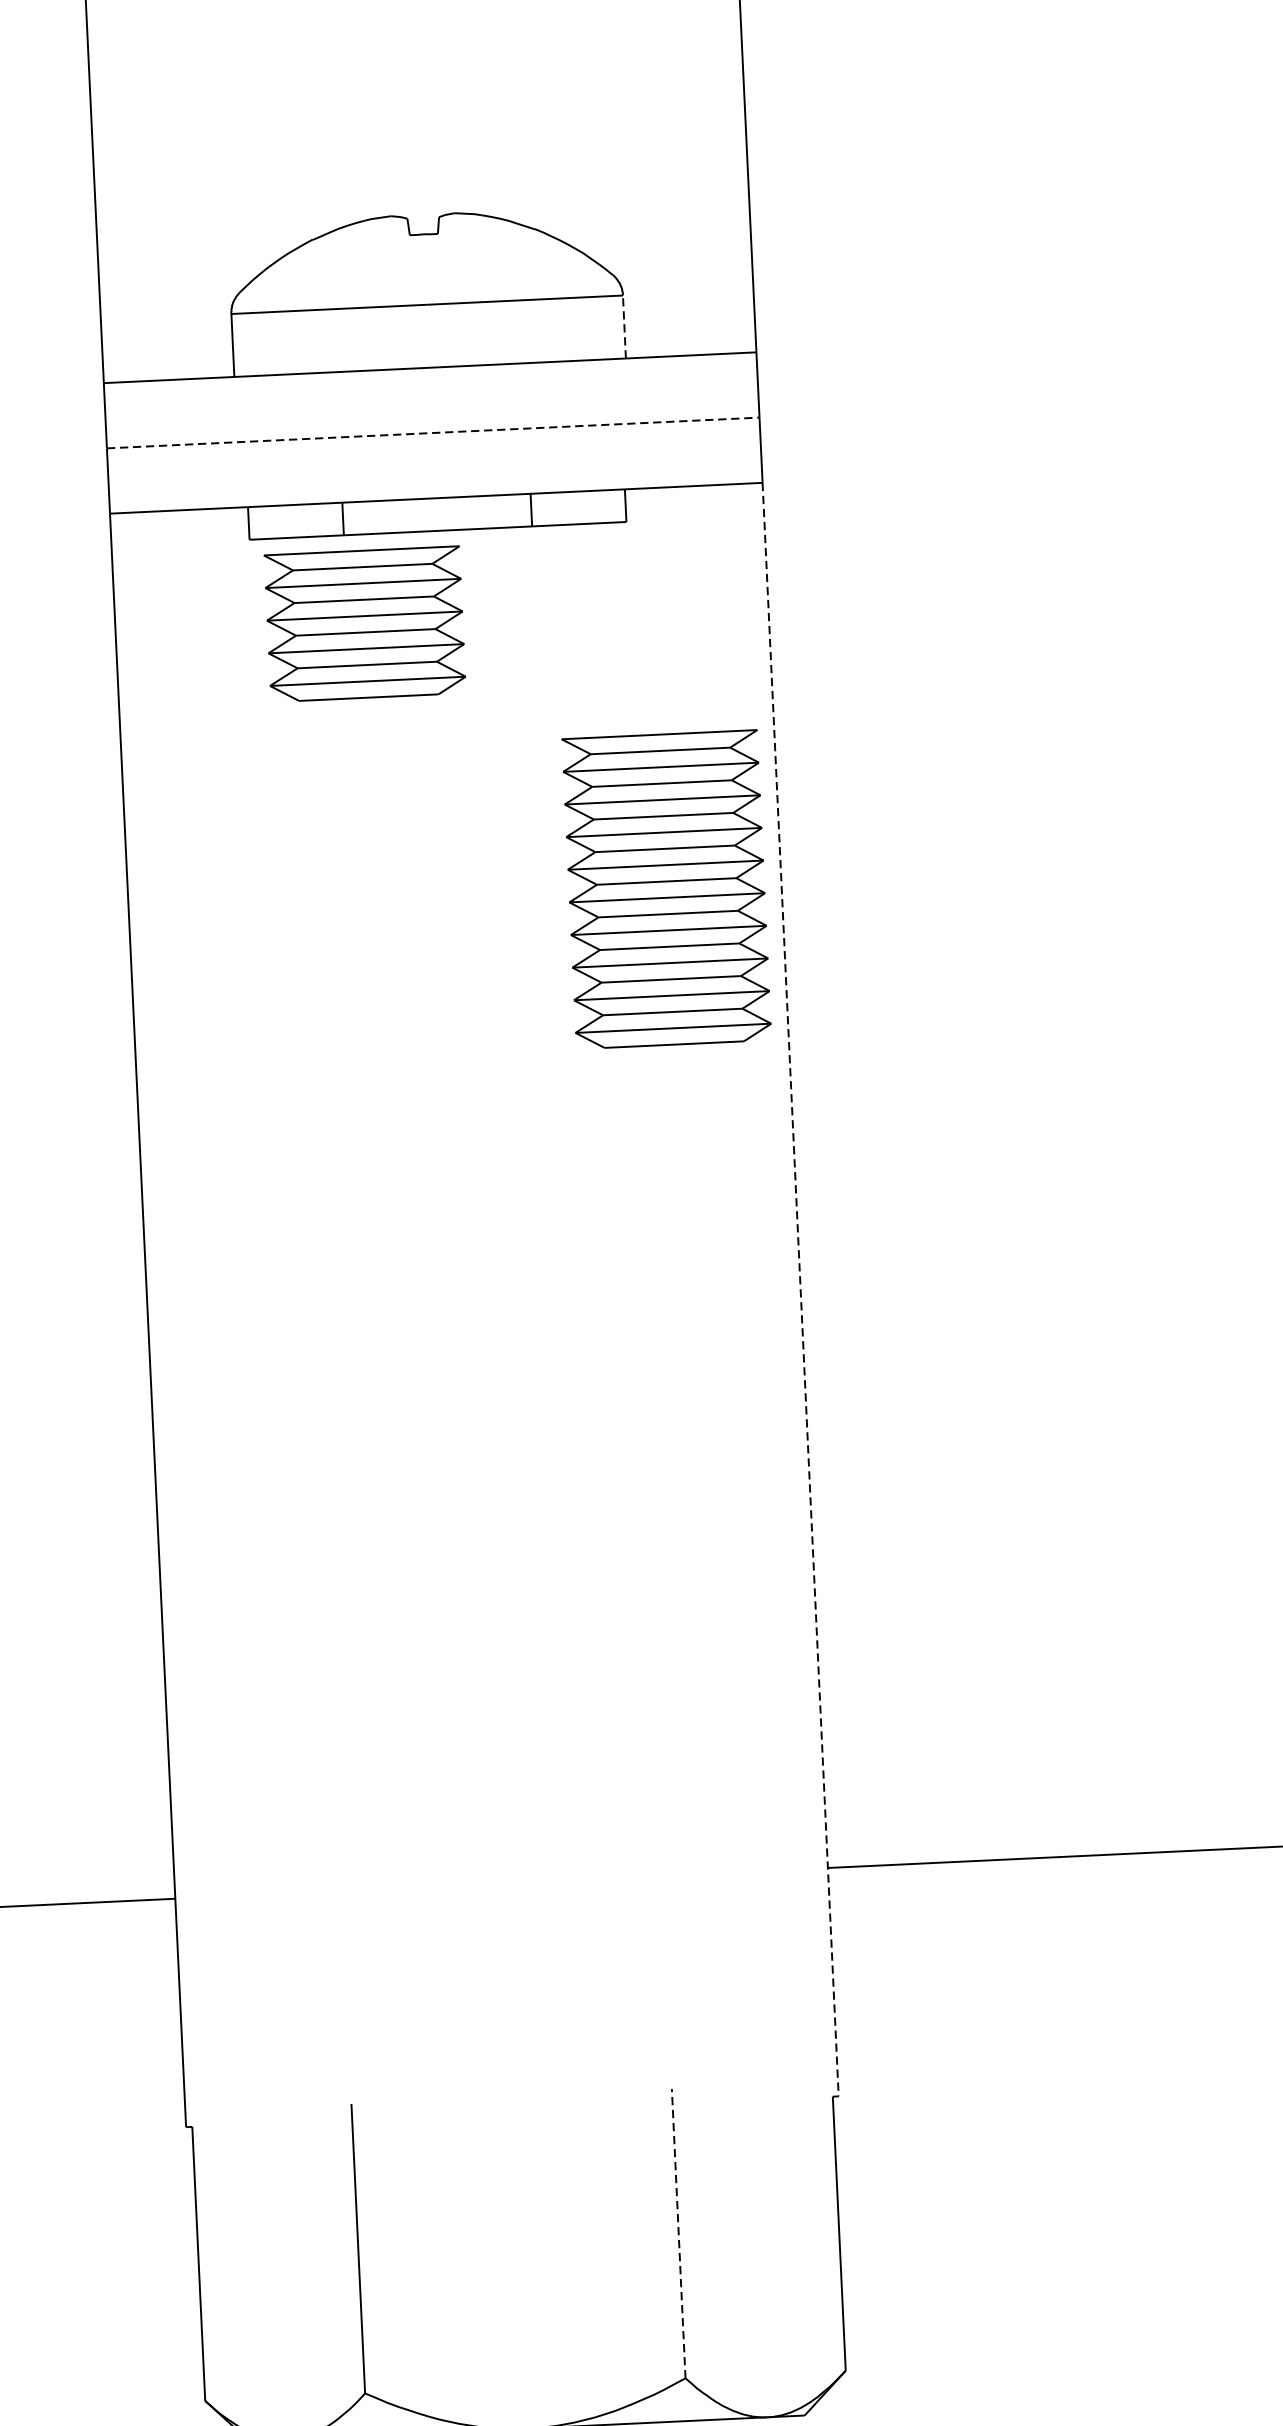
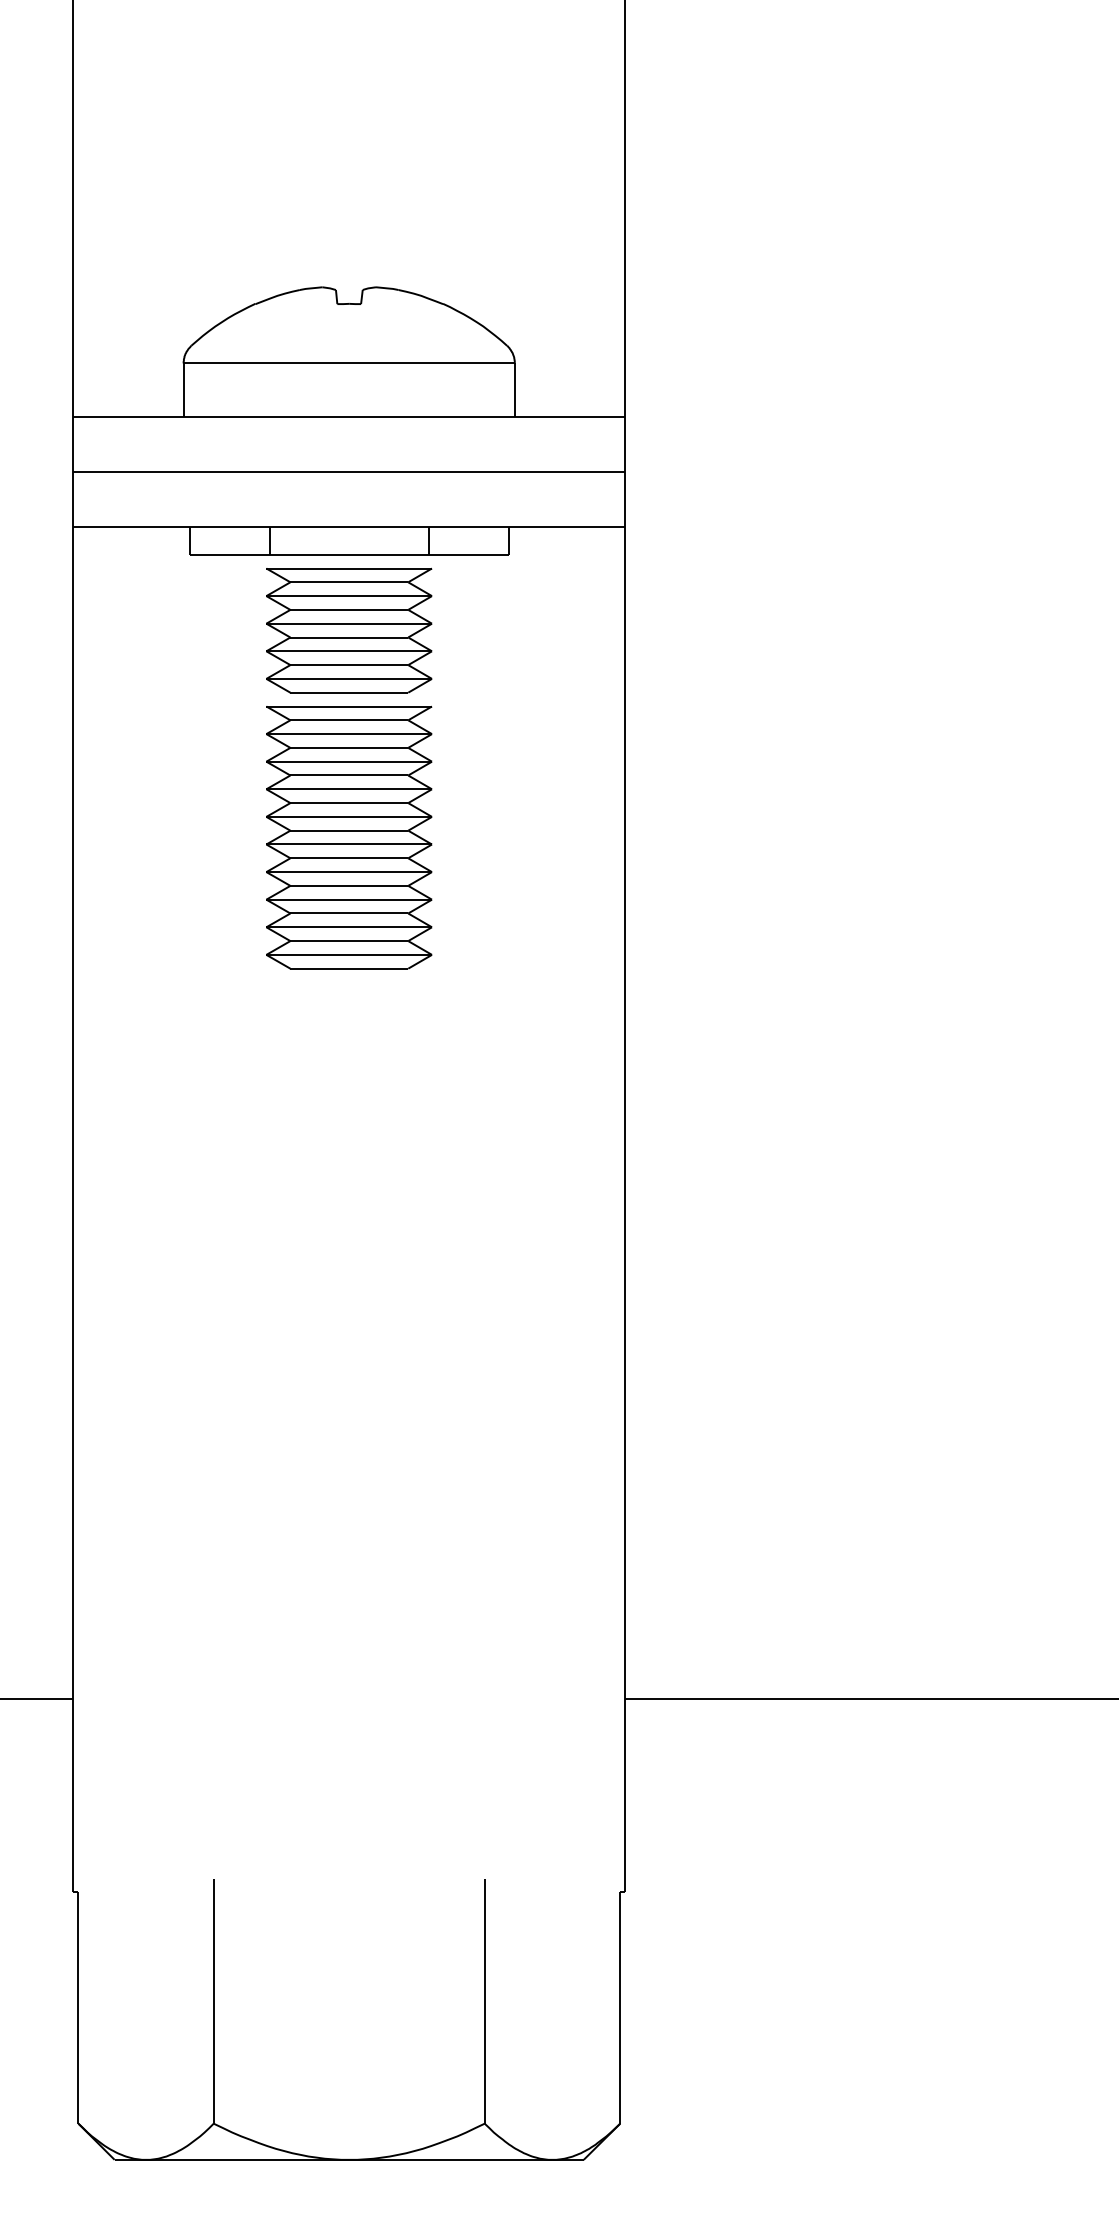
line: (624, 327) -> (514, 390), dashed -> solid
line: (433, 432) -> (349, 471), dashed -> solid
part: (365, 624) -> (349, 630), moved
part: (667, 889) -> (349, 837), moved
line: (801, 1289) -> (625, 1209), dashed -> solid
line: (678, 2232) -> (484, 2000), dashed -> solid

